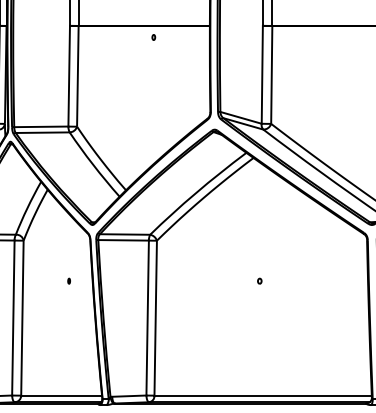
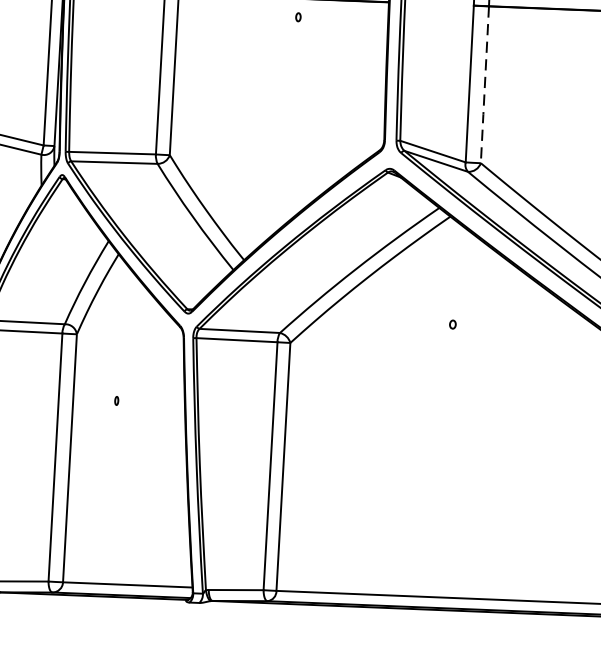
line: (271, 75) -> (484, 85), solid -> dashed
part: (68, 280) -> (115, 399), moved
part: (259, 280) -> (452, 323), moved

